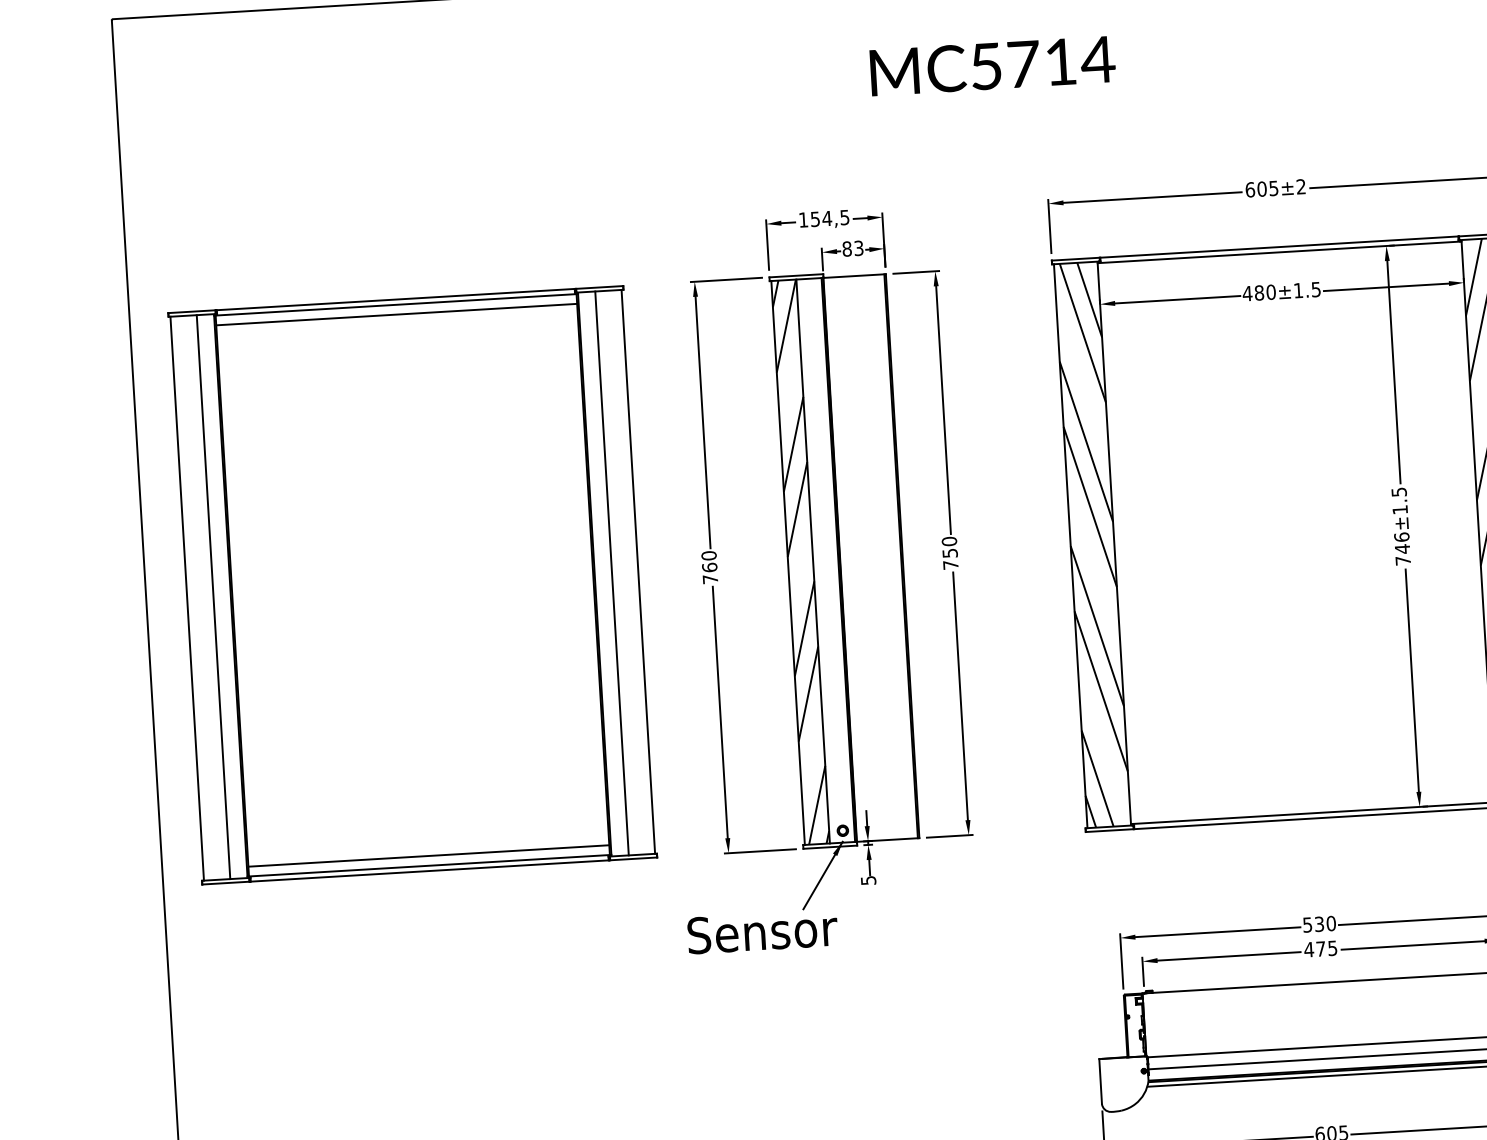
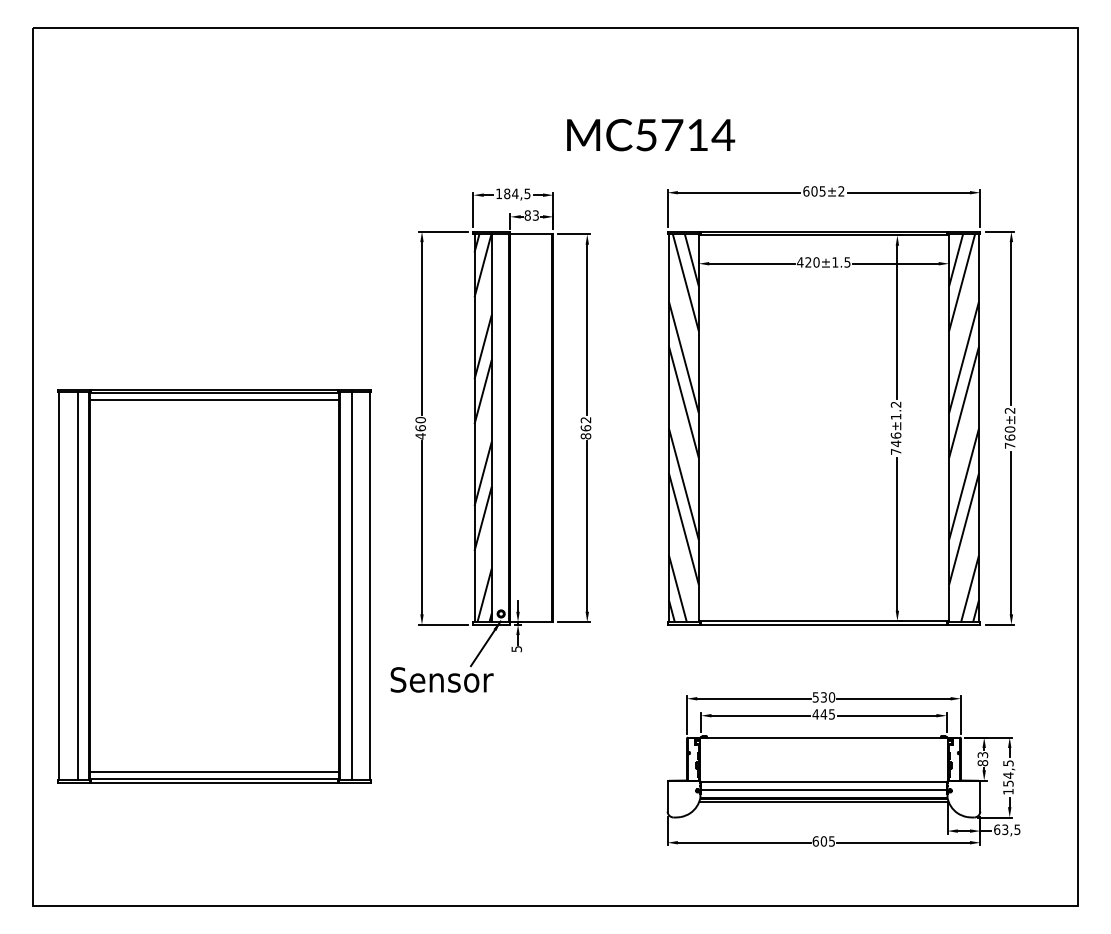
text: (993, 66) -> (651, 135), moved
text: (815, 218) -> (507, 193), 154,5 -> 184,5
text: (1259, 293) -> (808, 262), 480±1.5 -> 420±1.5
text: (1398, 492) -> (895, 404), 746±1.5 -> 746±1.2
text: (949, 553) -> (585, 428), 750 -> 862
text: (710, 579) -> (420, 436), 760 -> 460
part: (412, 585) -> (214, 586), moved
text: (1320, 949) -> (823, 714), 475 -> 445

